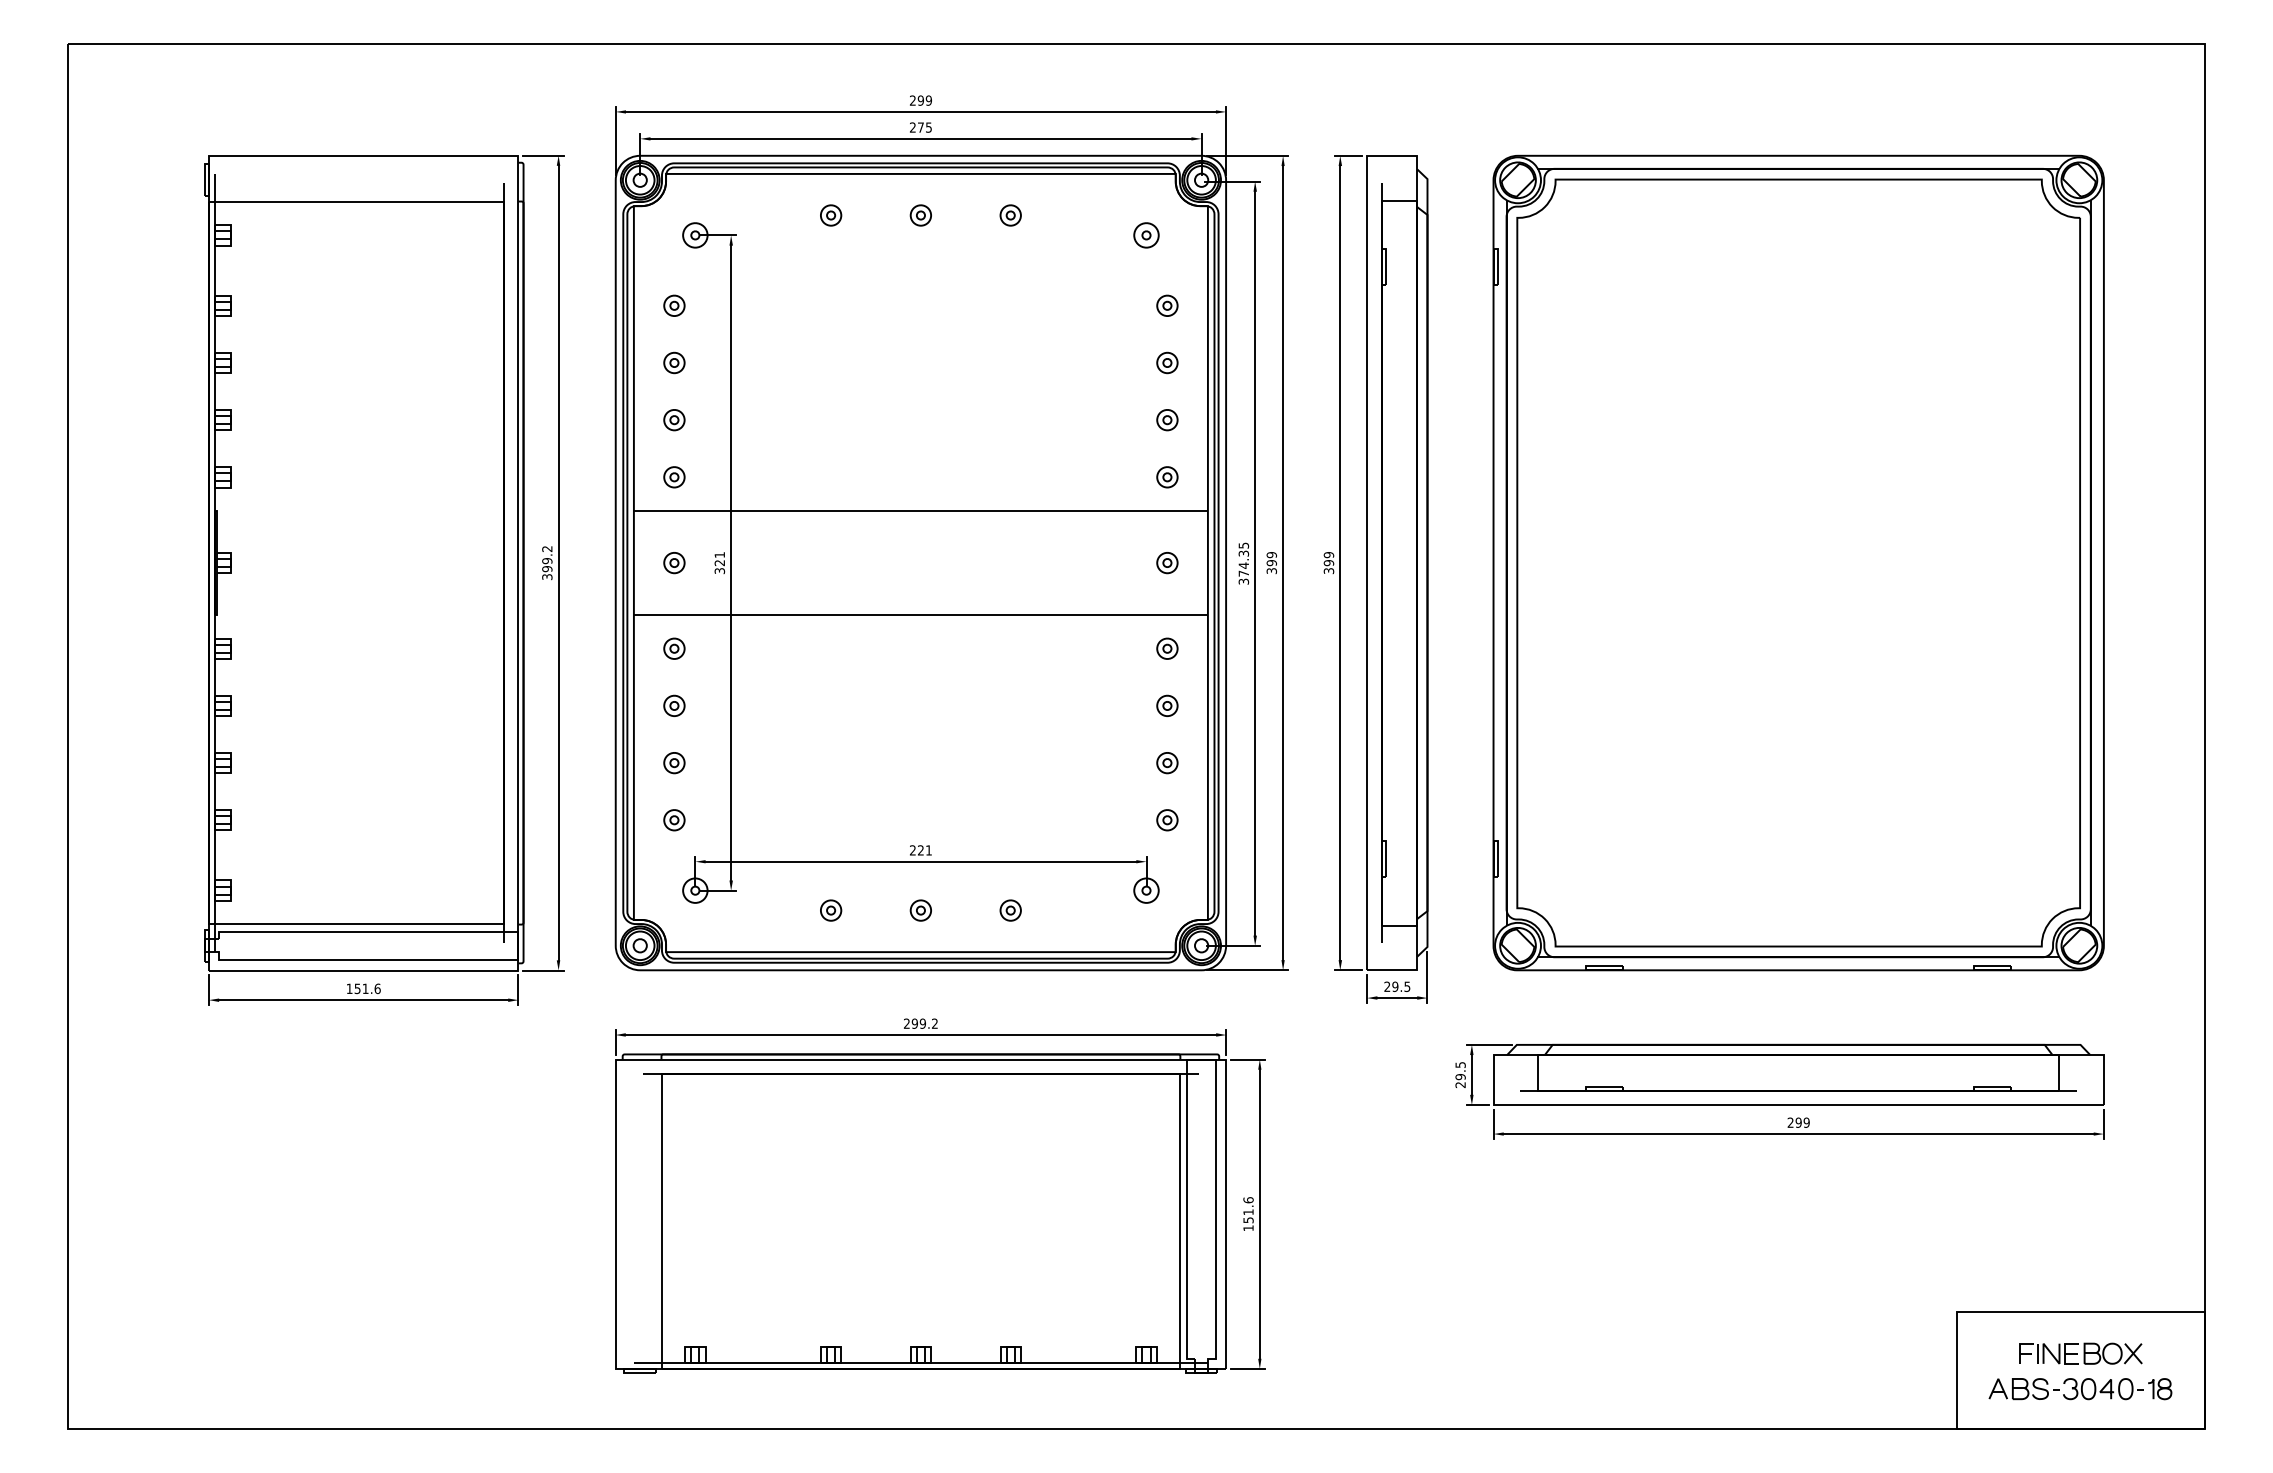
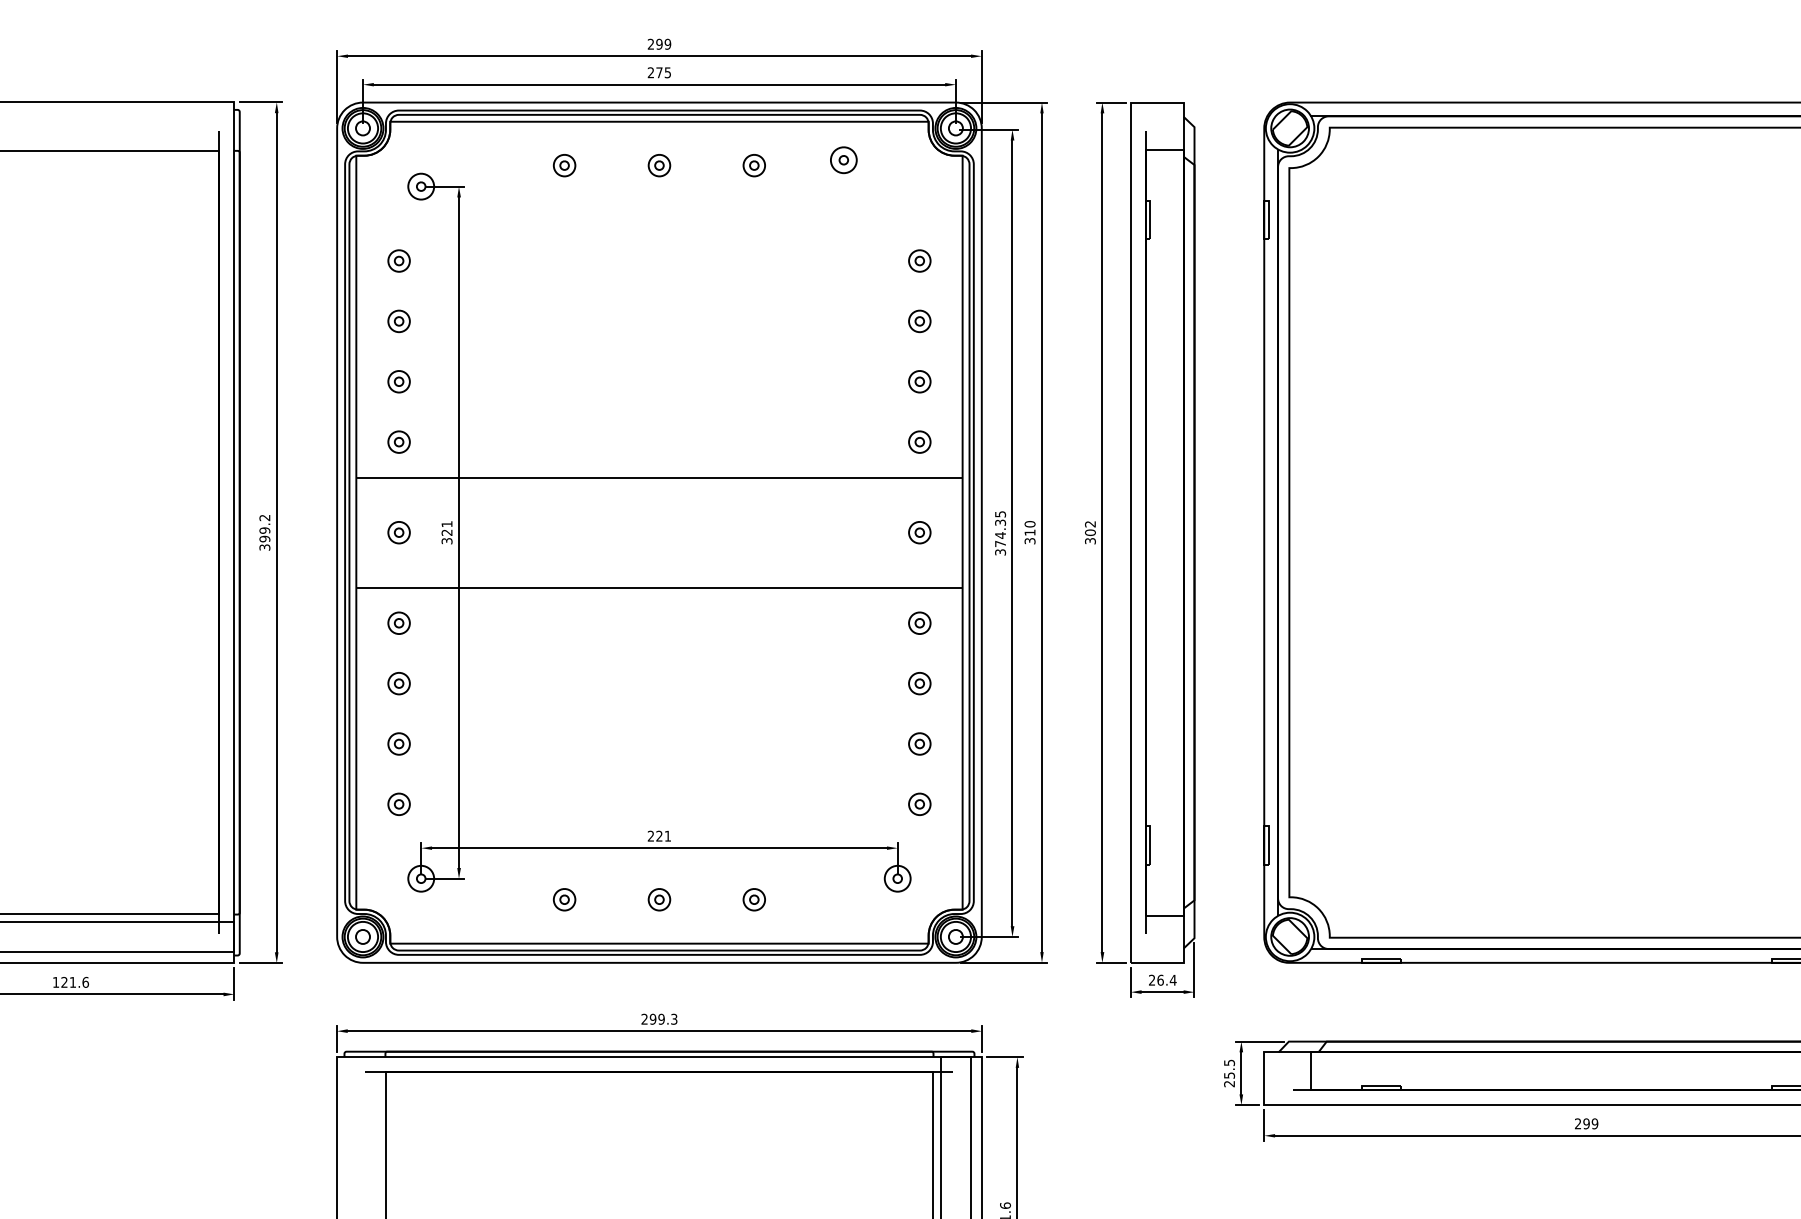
part: (1146, 235) -> (843, 160), moved
text: (1271, 559) -> (1029, 528), 399 -> 310
text: (1328, 559) -> (1089, 528), 399 -> 302
text: (1401, 986) -> (1167, 979), 29.5 -> 26.4
text: (357, 988) -> (64, 982), 151.6 -> 121.6
text: (934, 1023) -> (673, 1019), 299.2 -> 299.3
text: (1460, 1077) -> (1229, 1076), 29.5 -> 25.5

